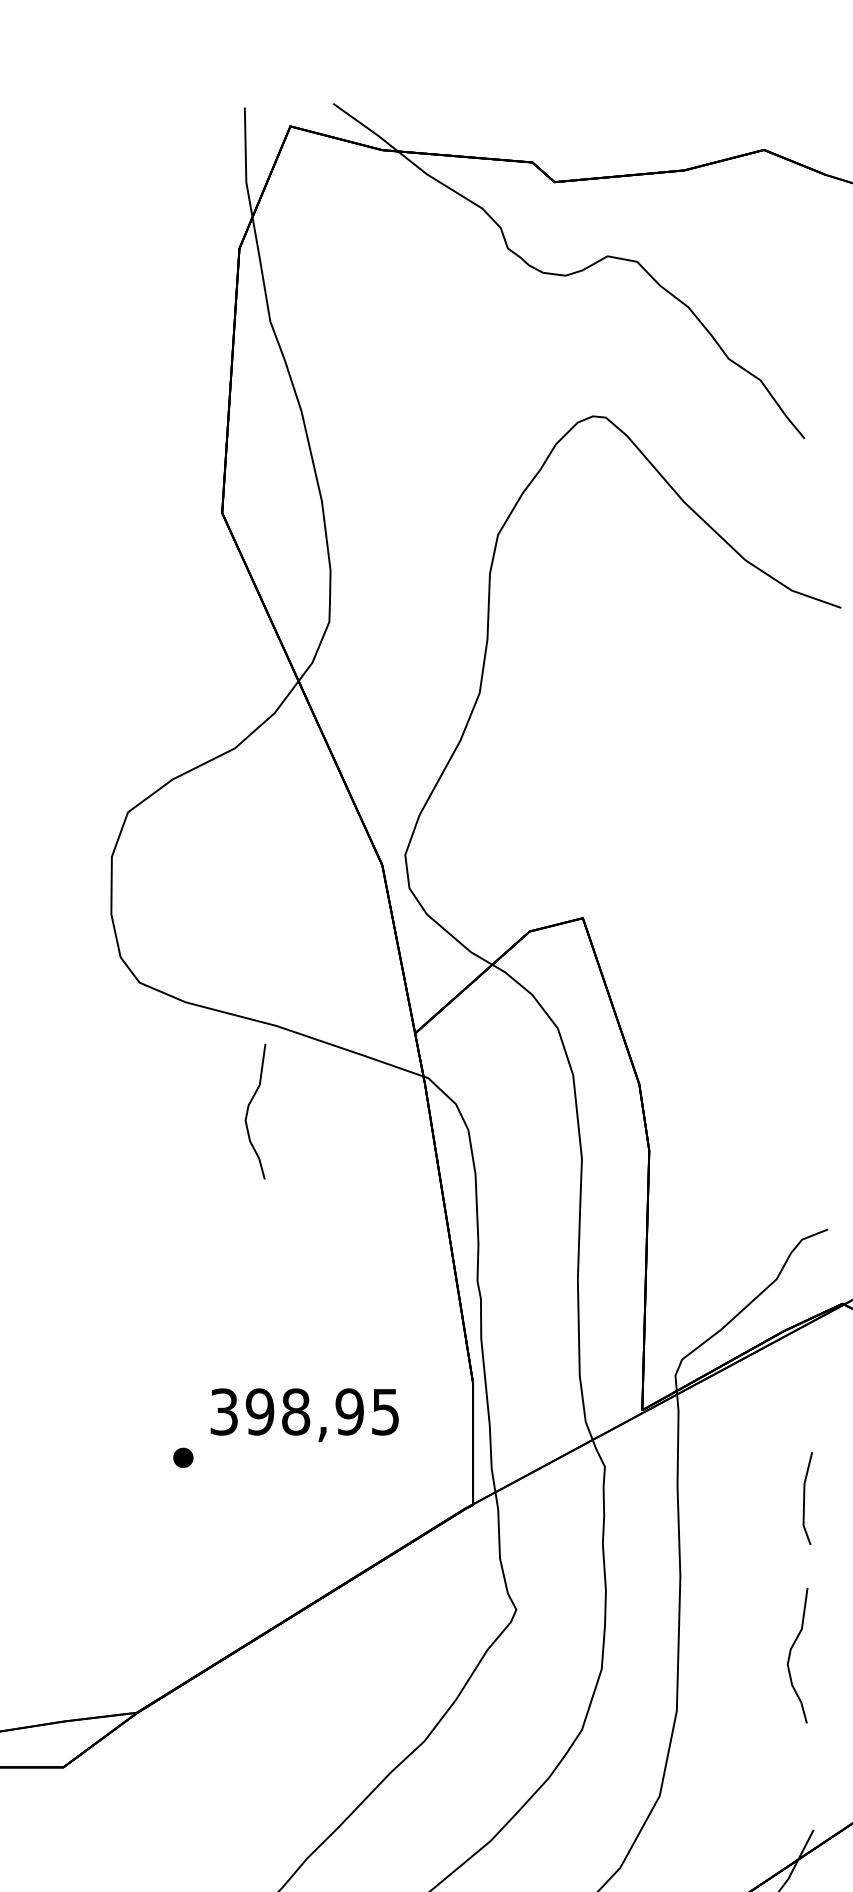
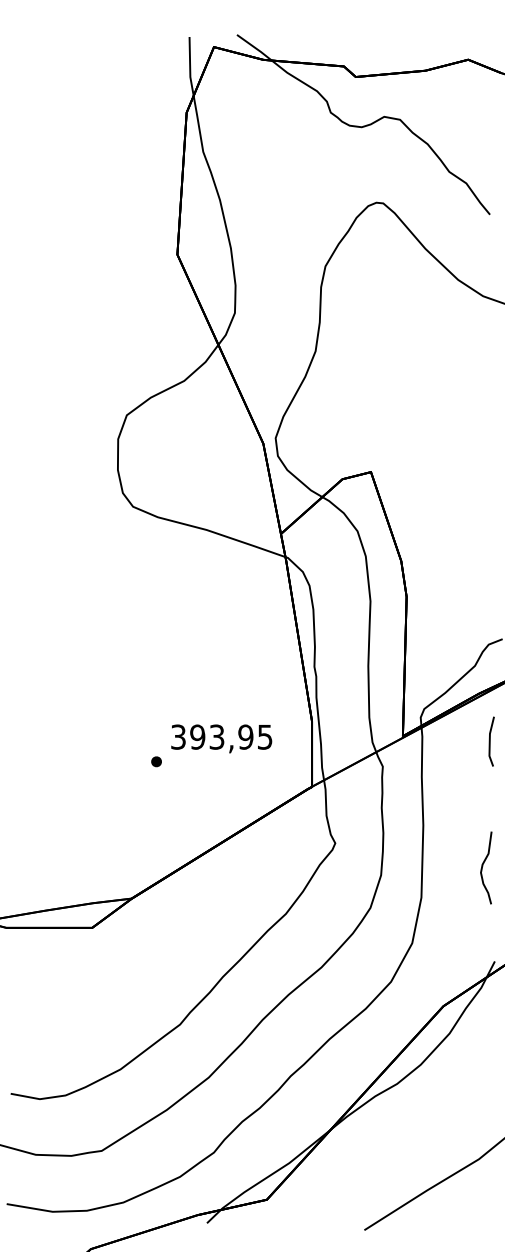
curve: (250, 1108) -> (192, 574), removed
text: (295, 1410) -> (216, 736), 398,95 -> 393,95
line: (805, 1498) -> (490, 741), moved

